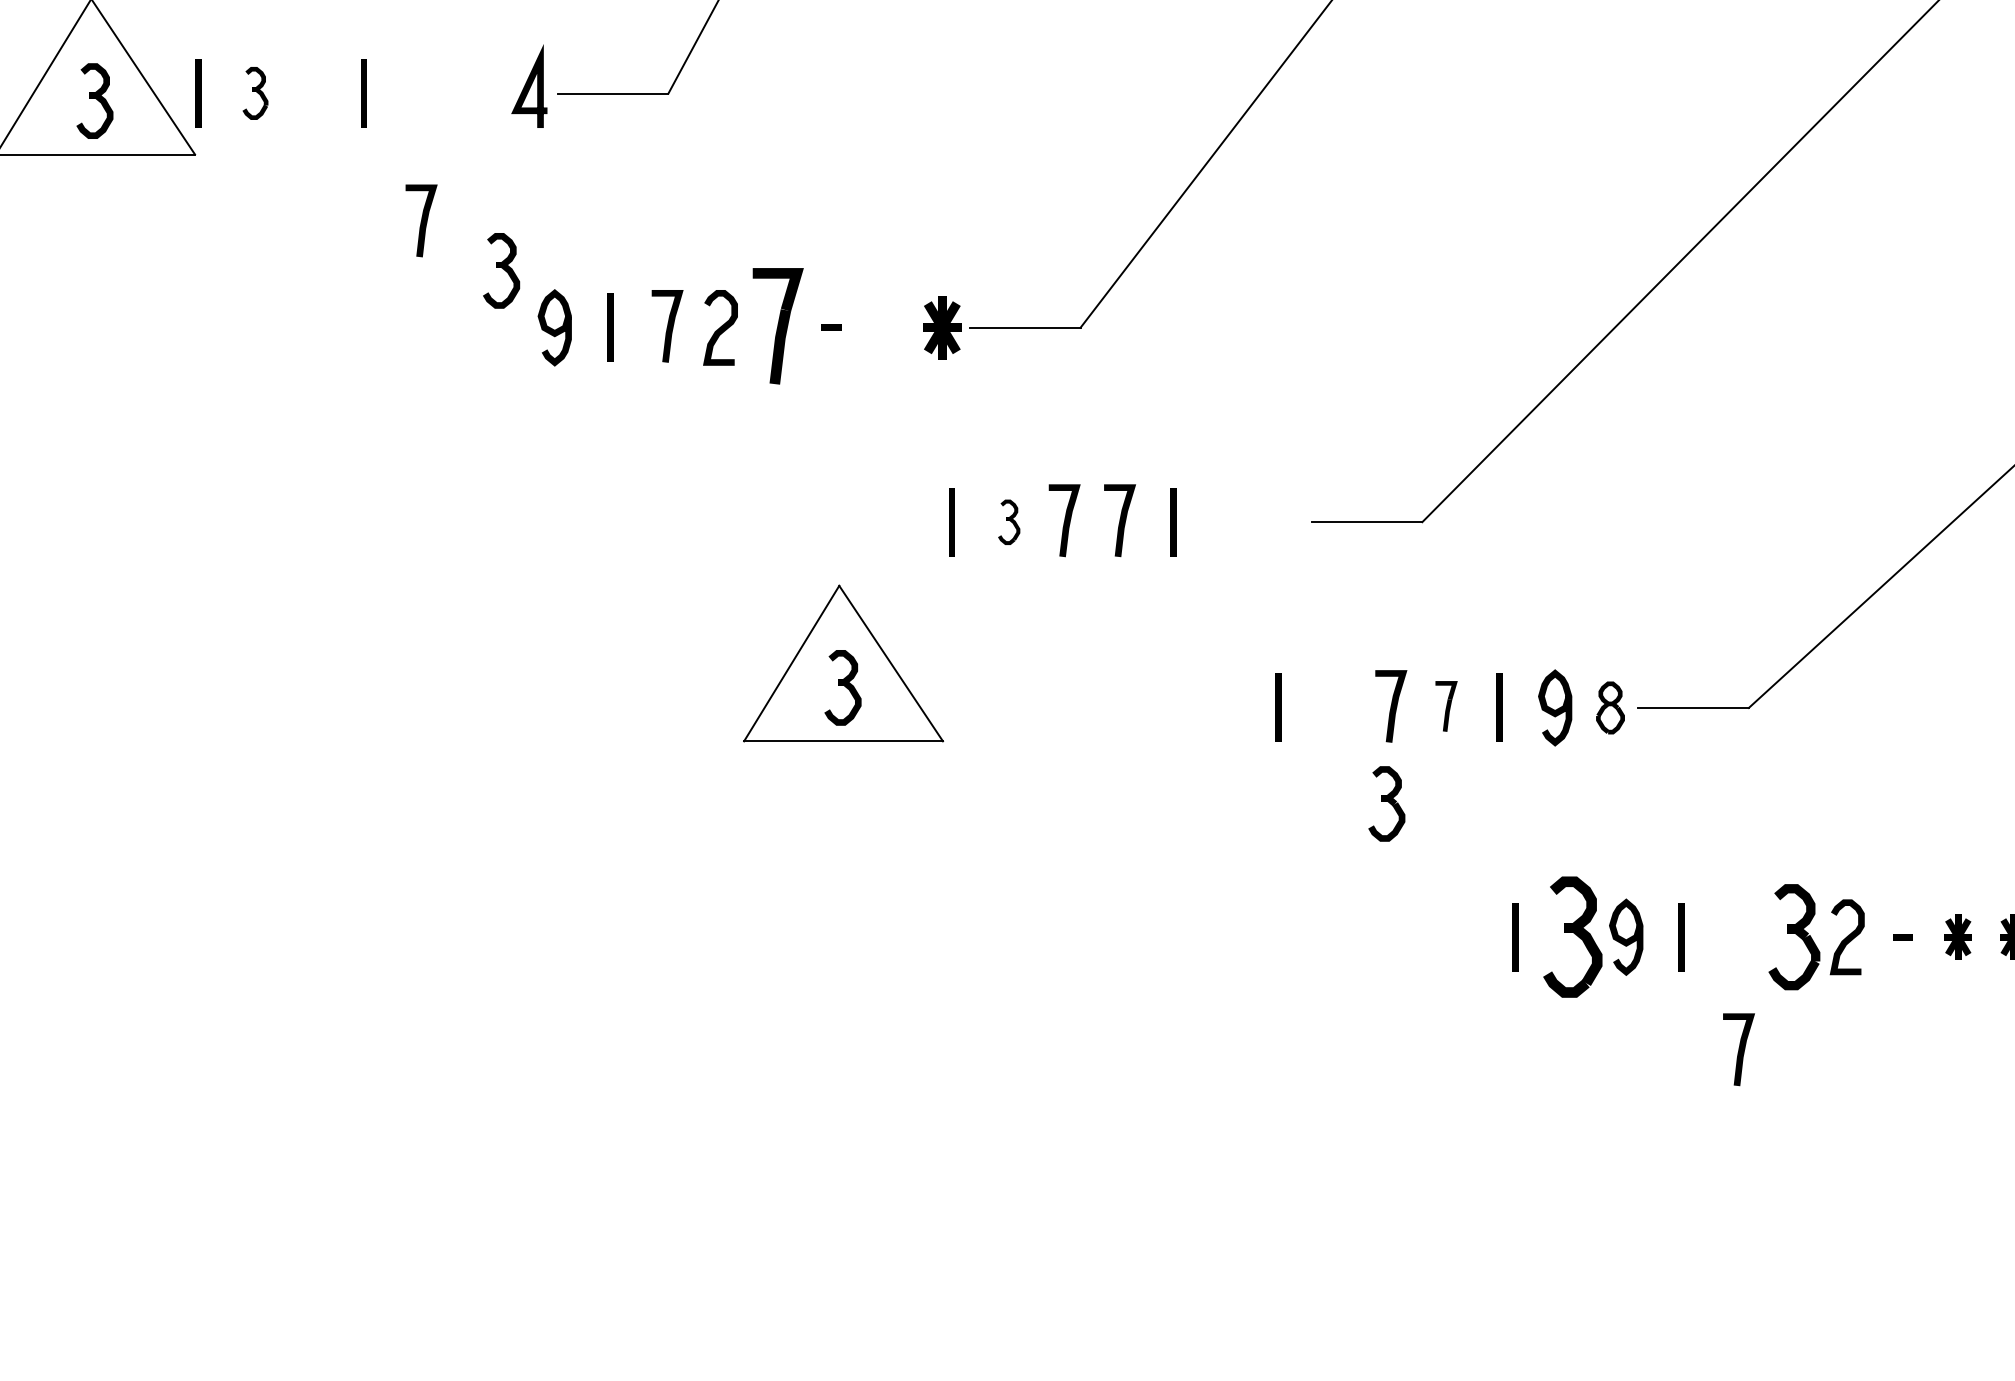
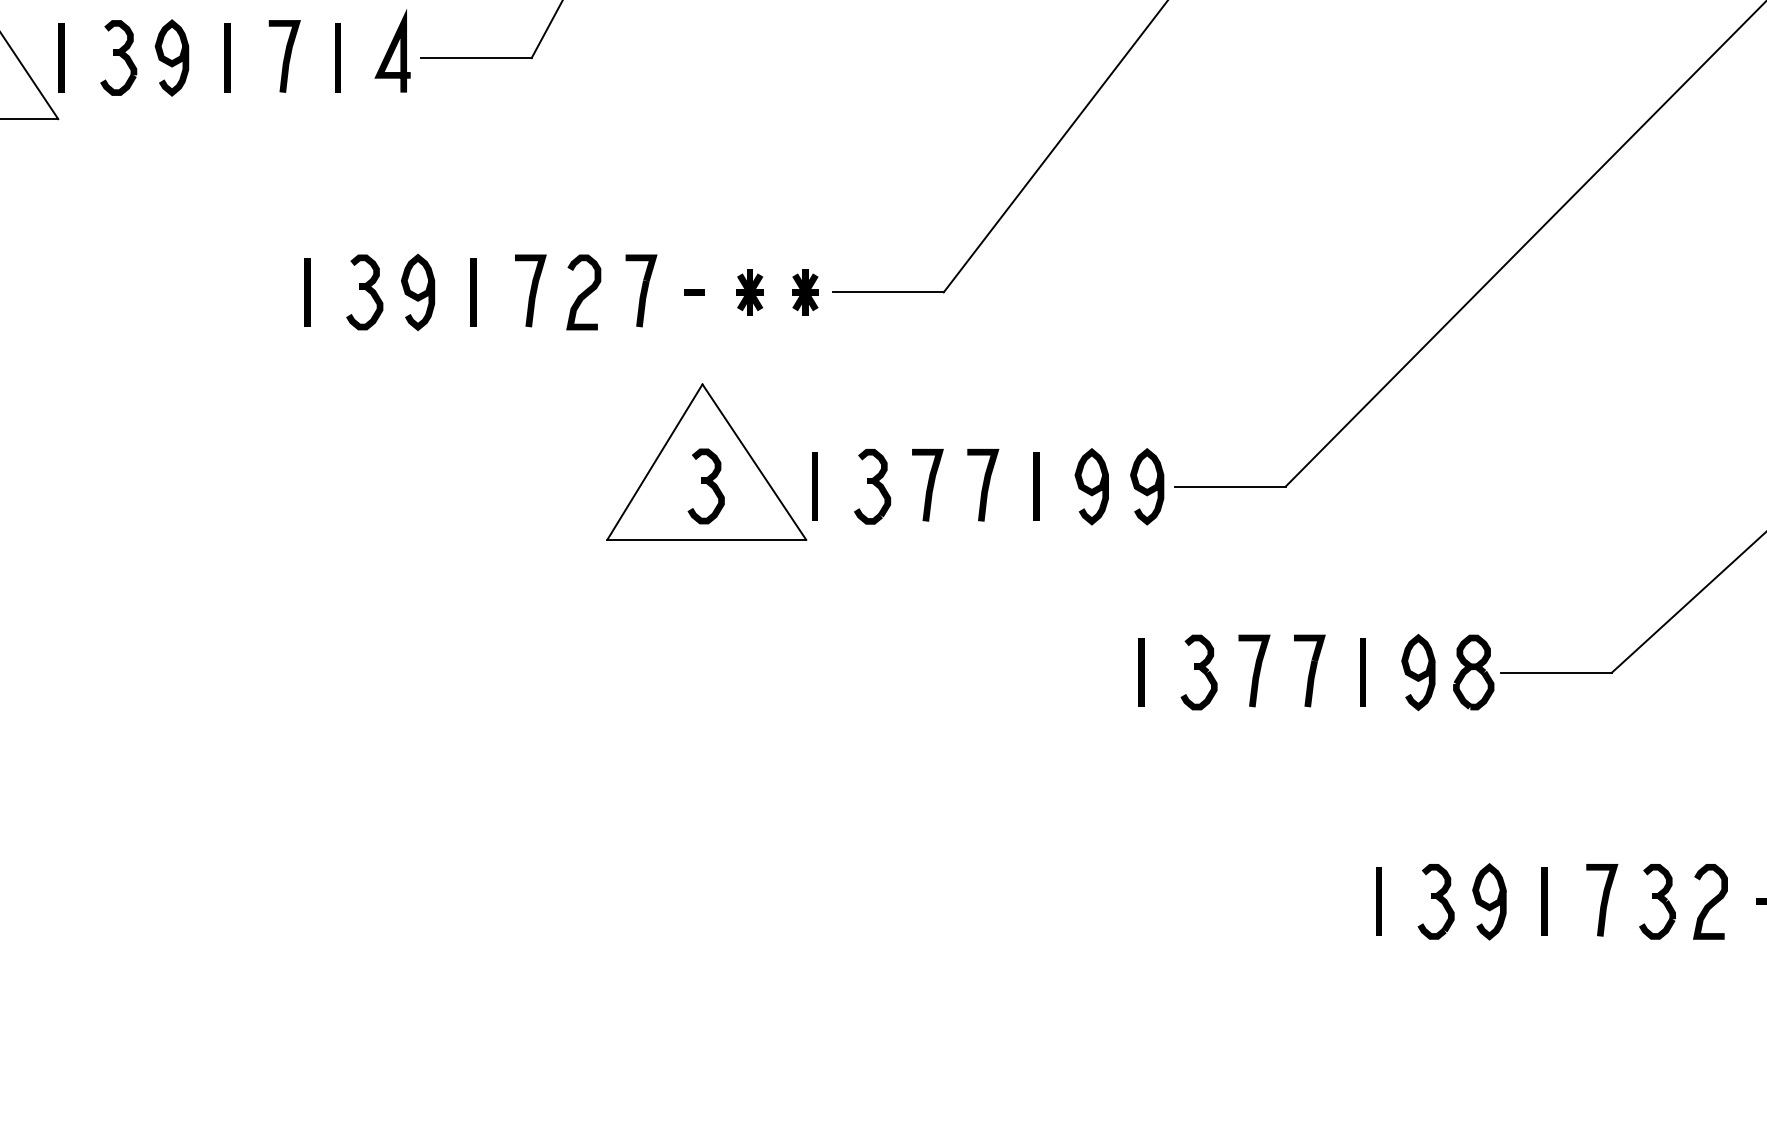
part: (255, 93) -> (118, 58), size x1.43
line: (474, 93) -> (337, 58), added
curve: (307, 94) -> (170, 59), added
curve: (421, 220) -> (284, 56), moved
part: (501, 270) -> (364, 292), moved
part: (778, 326) -> (641, 291), size x0.62
line: (443, 327) -> (306, 292), added
part: (886, 327) -> (749, 292), added
part: (941, 327) -> (804, 292), size x0.71
part: (1008, 522) -> (871, 487), size x1.67
curve: (1281, 522) -> (1144, 487), added
curve: (1227, 523) -> (1090, 488), added
part: (843, 663) -> (706, 462), moved
part: (1446, 706) -> (1309, 671), size x1.43
part: (1610, 707) -> (1473, 672), size x1.43
part: (1386, 803) -> (1198, 672), moved
part: (1572, 937) -> (1435, 902), size x0.62
part: (1793, 937) -> (1656, 902), size x0.71
curve: (1738, 1049) -> (1601, 900), moved

